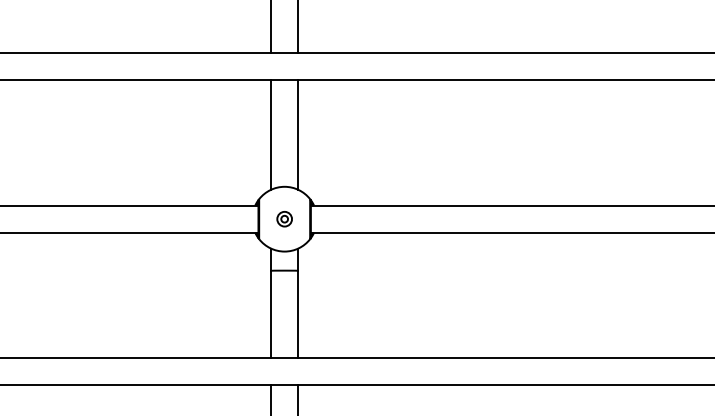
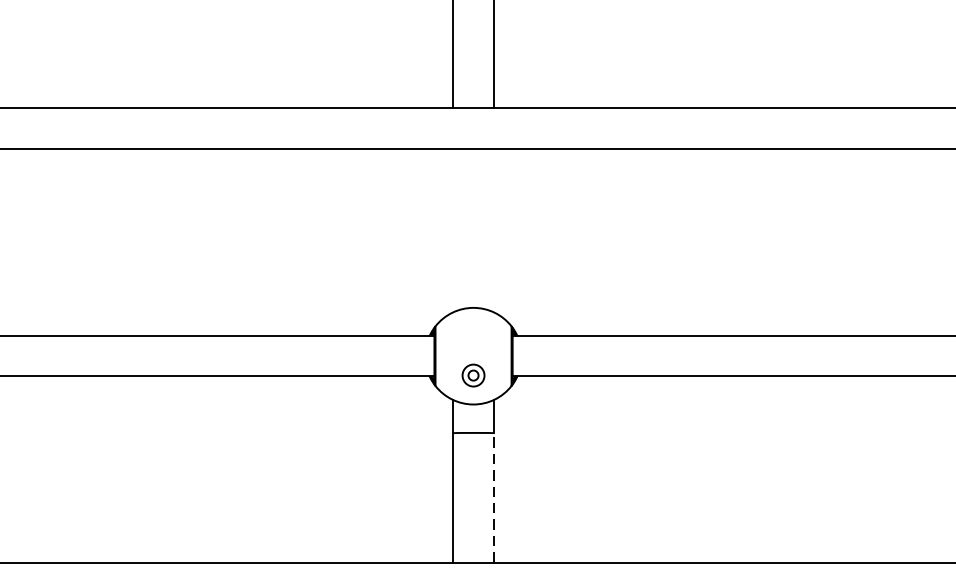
line: (271, 134) -> (453, 229), removed
line: (298, 134) -> (494, 229), removed
part: (284, 219) -> (473, 376), moved
line: (298, 313) -> (494, 496), solid -> dashed

